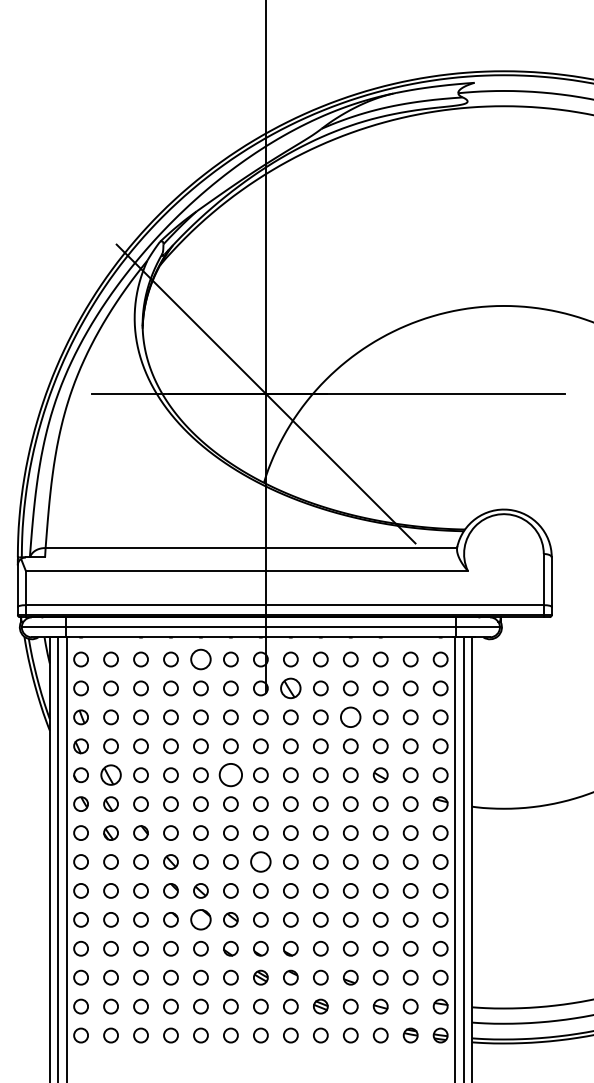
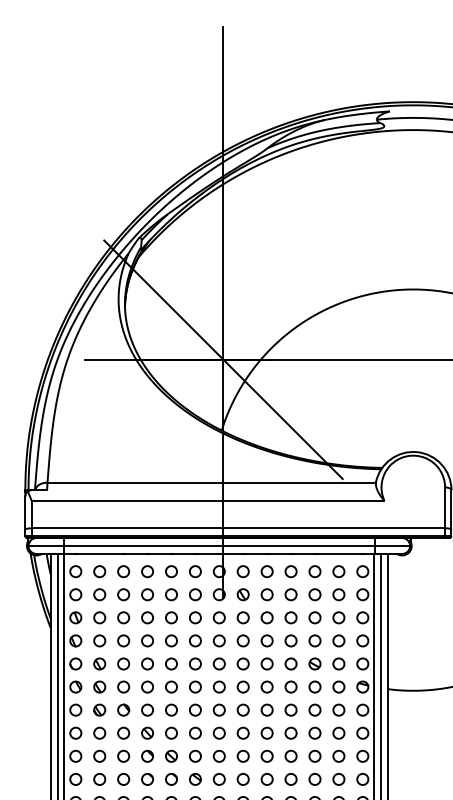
circle: (200, 659) -> (171, 571), size x0.71
part: (290, 688) -> (242, 594), size x0.71
circle: (350, 717) -> (290, 617), size x0.71
part: (110, 775) -> (99, 664), size x0.71
circle: (230, 775) -> (195, 664), size x0.62
circle: (260, 861) -> (219, 732), size x0.71
circle: (200, 919) -> (171, 779), size x0.71

